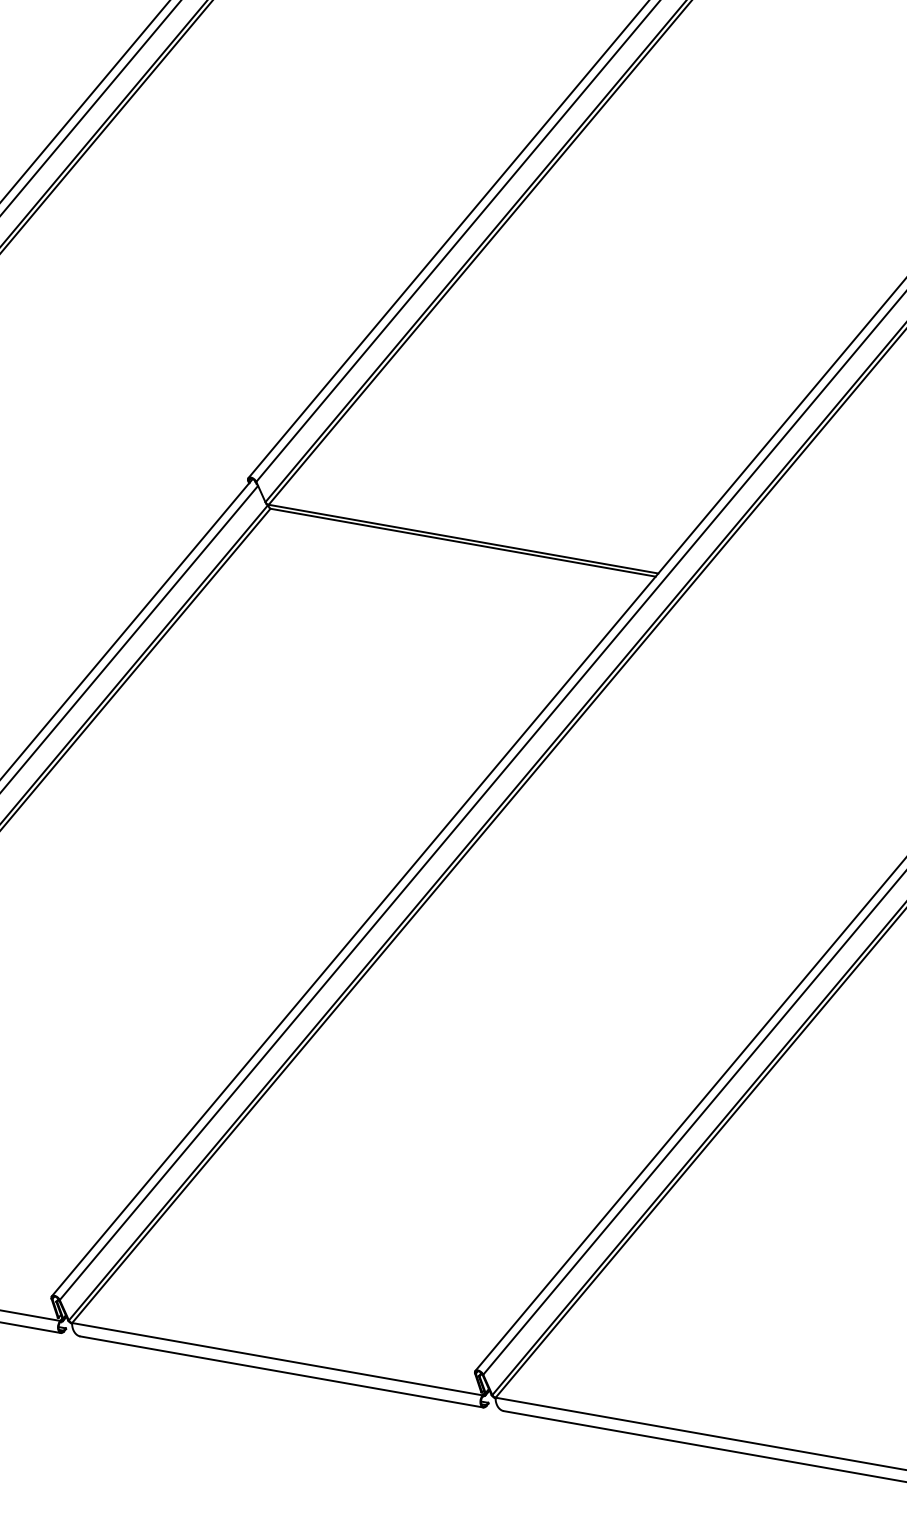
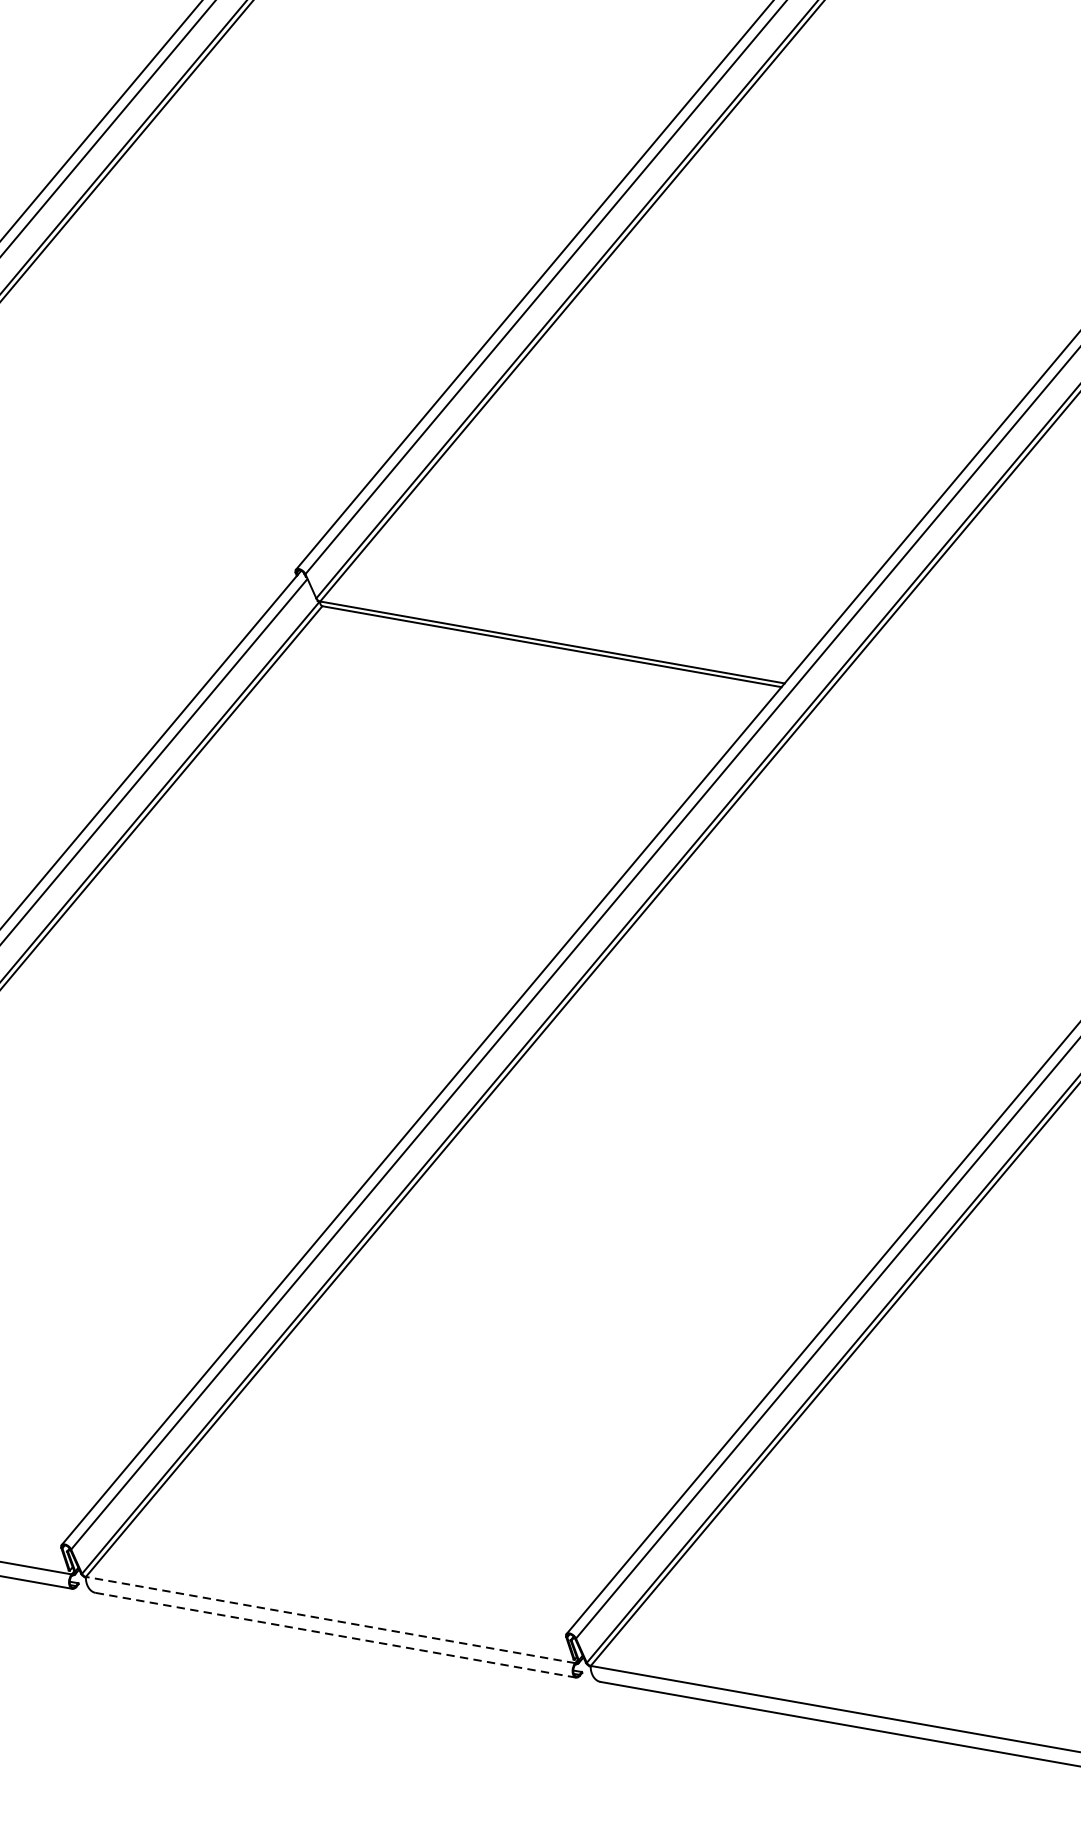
line: (276, 1359) -> (329, 1620), solid -> dashed
line: (281, 1371) -> (335, 1634), solid -> dashed

